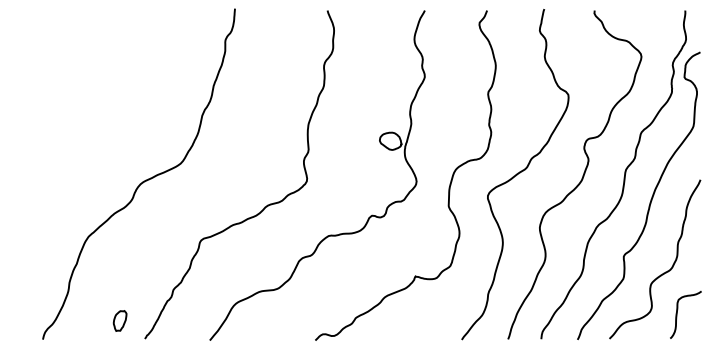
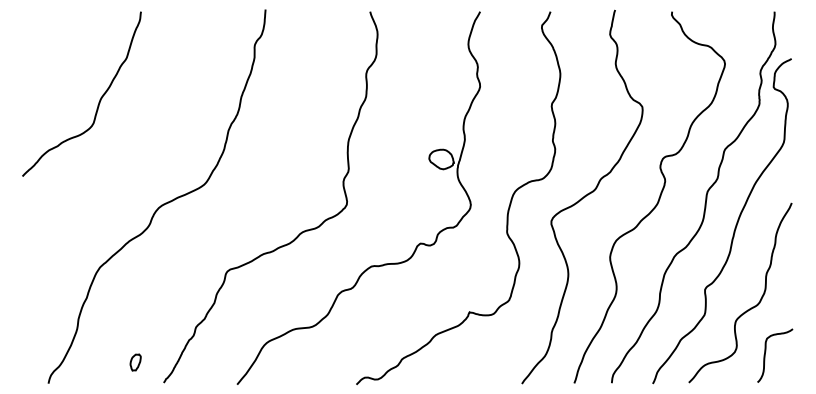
curve: (88, 88) -> (99, 99), added
part: (119, 320) -> (135, 362), size x0.71

